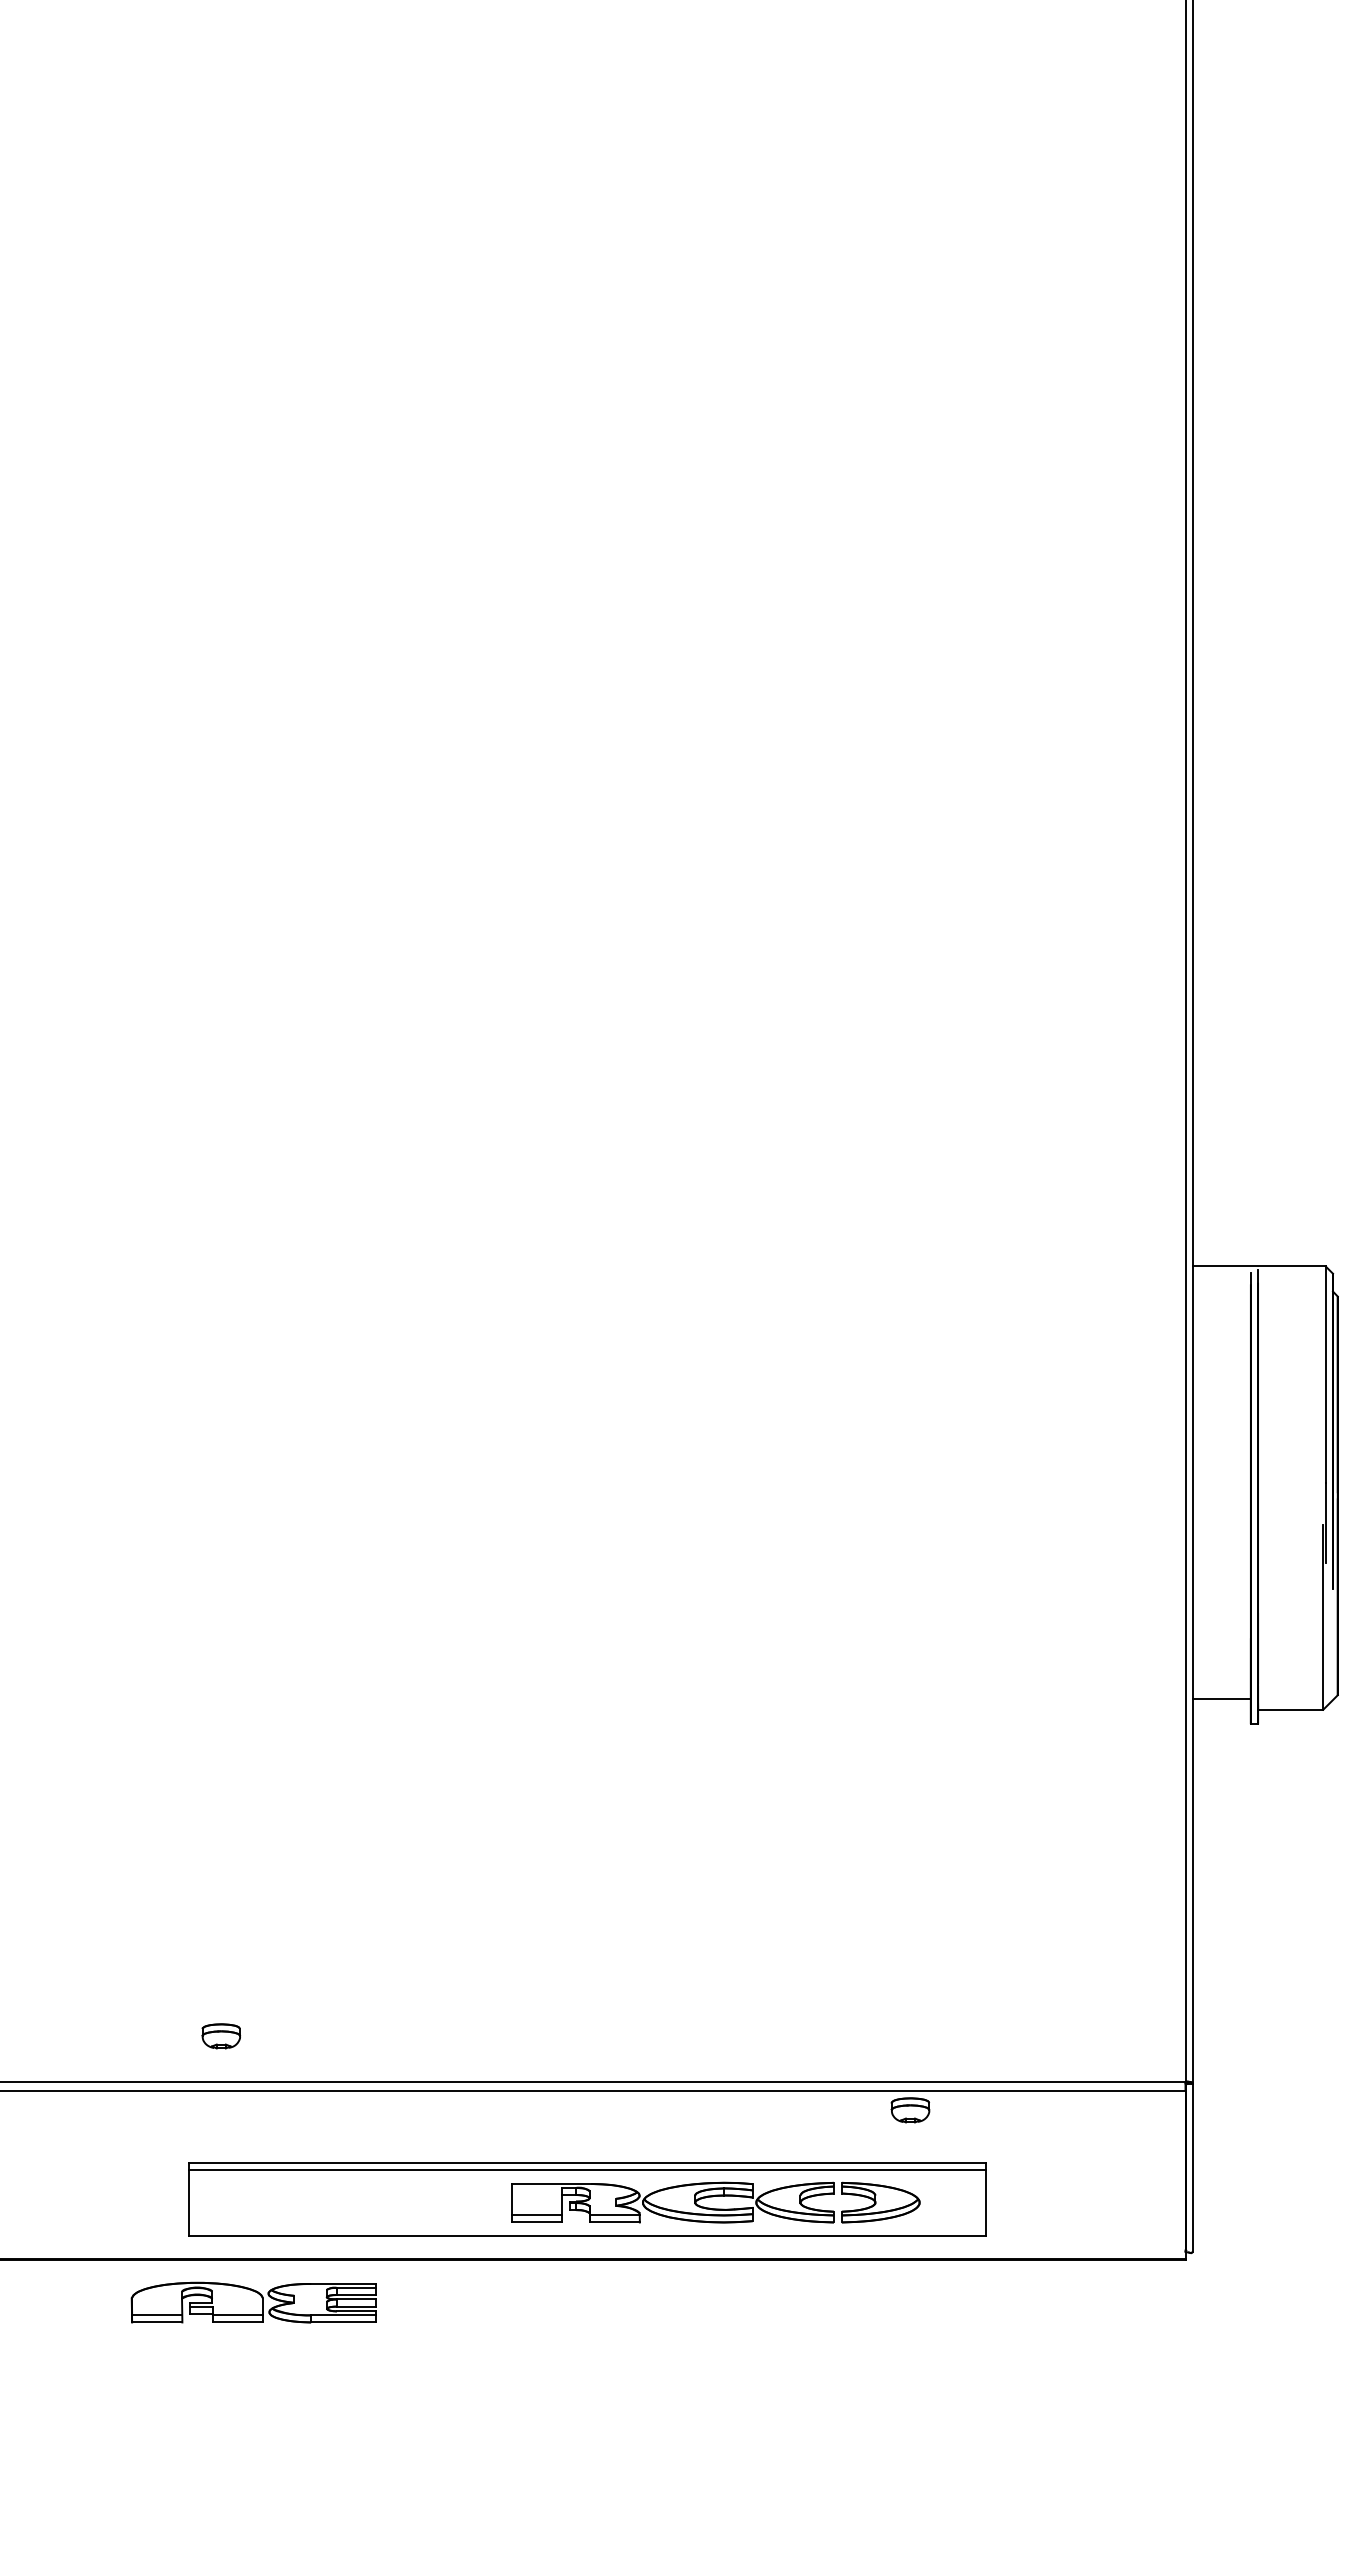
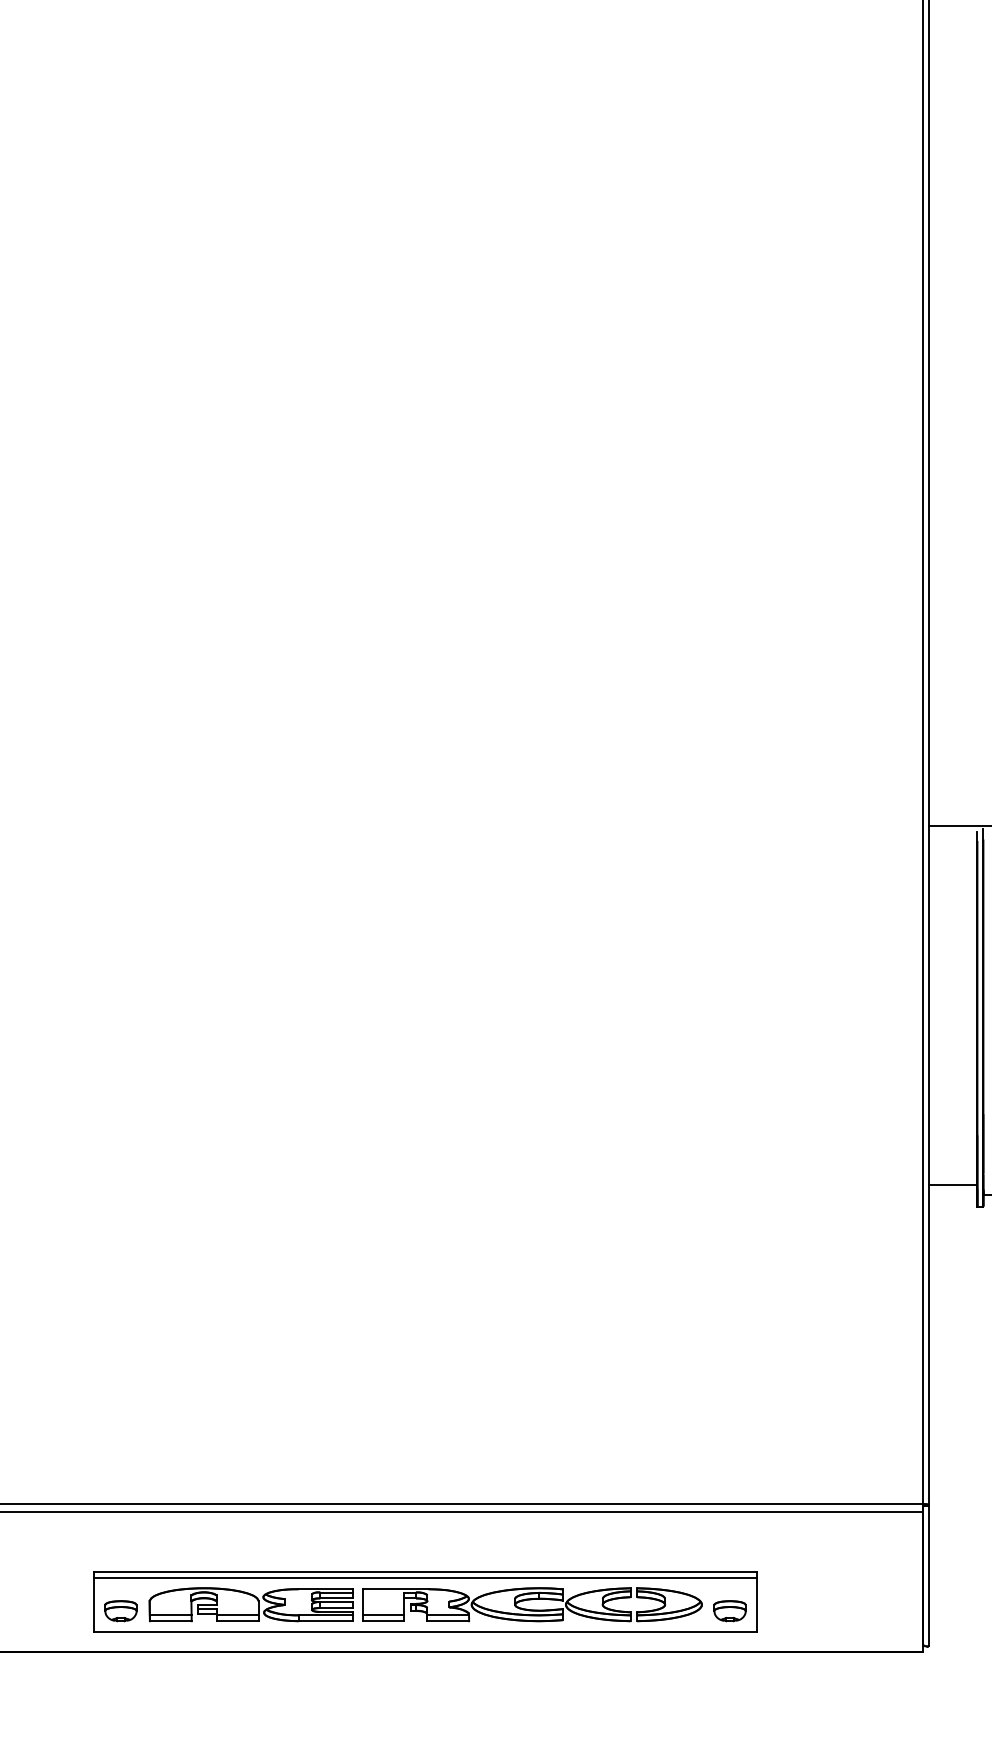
part: (220, 2036) -> (120, 1611), moved
part: (910, 2110) -> (730, 1611), moved
part: (253, 2302) -> (250, 1604), moved

